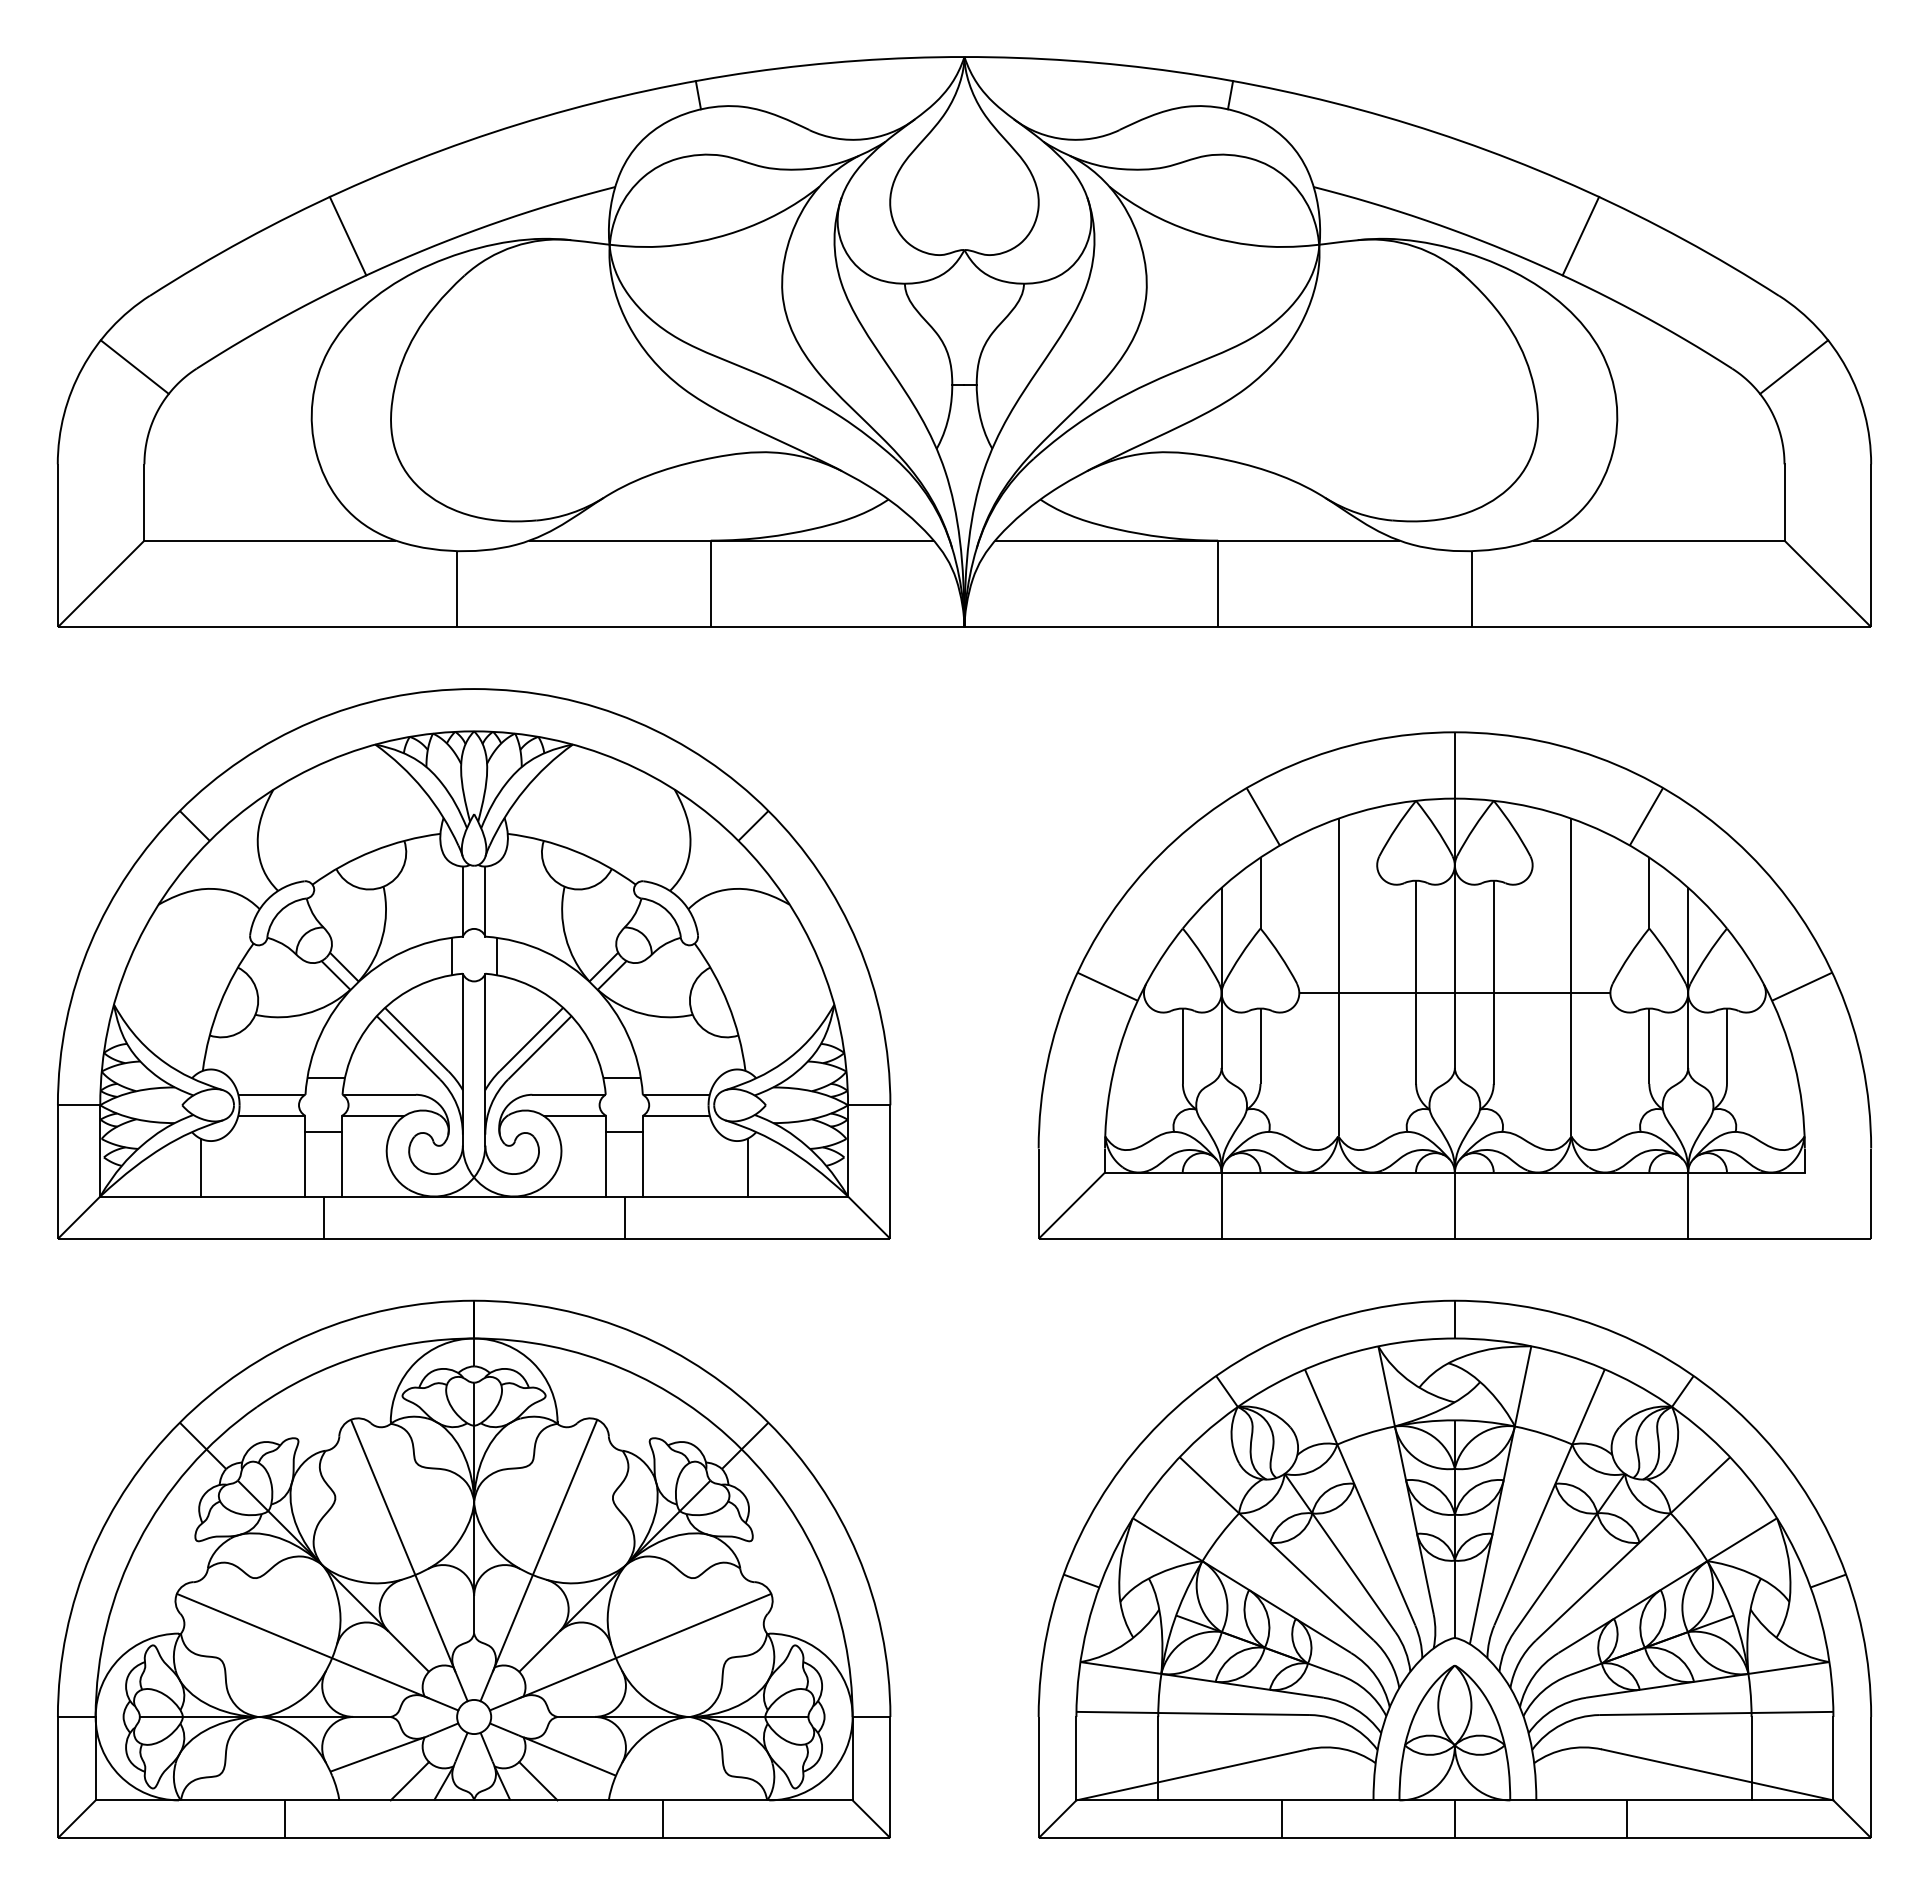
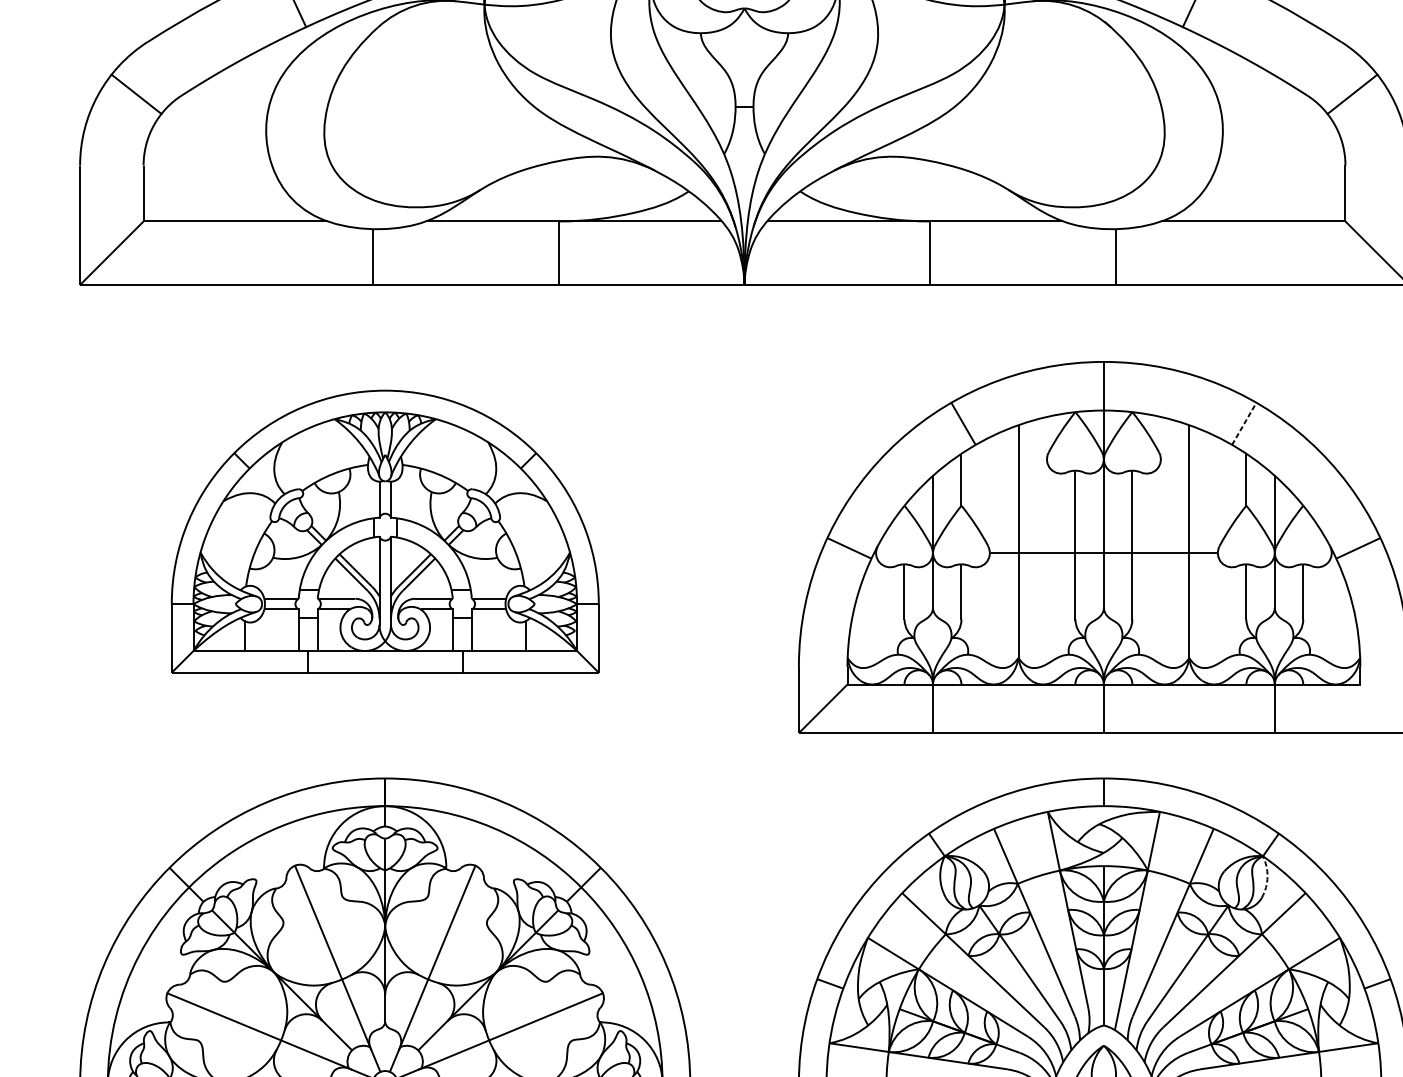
line: (1646, 816) -> (1244, 423), solid -> dashed
part: (474, 963) -> (385, 531), size x0.7
arc: (1678, 1435) -> (1267, 877), solid -> dashed

